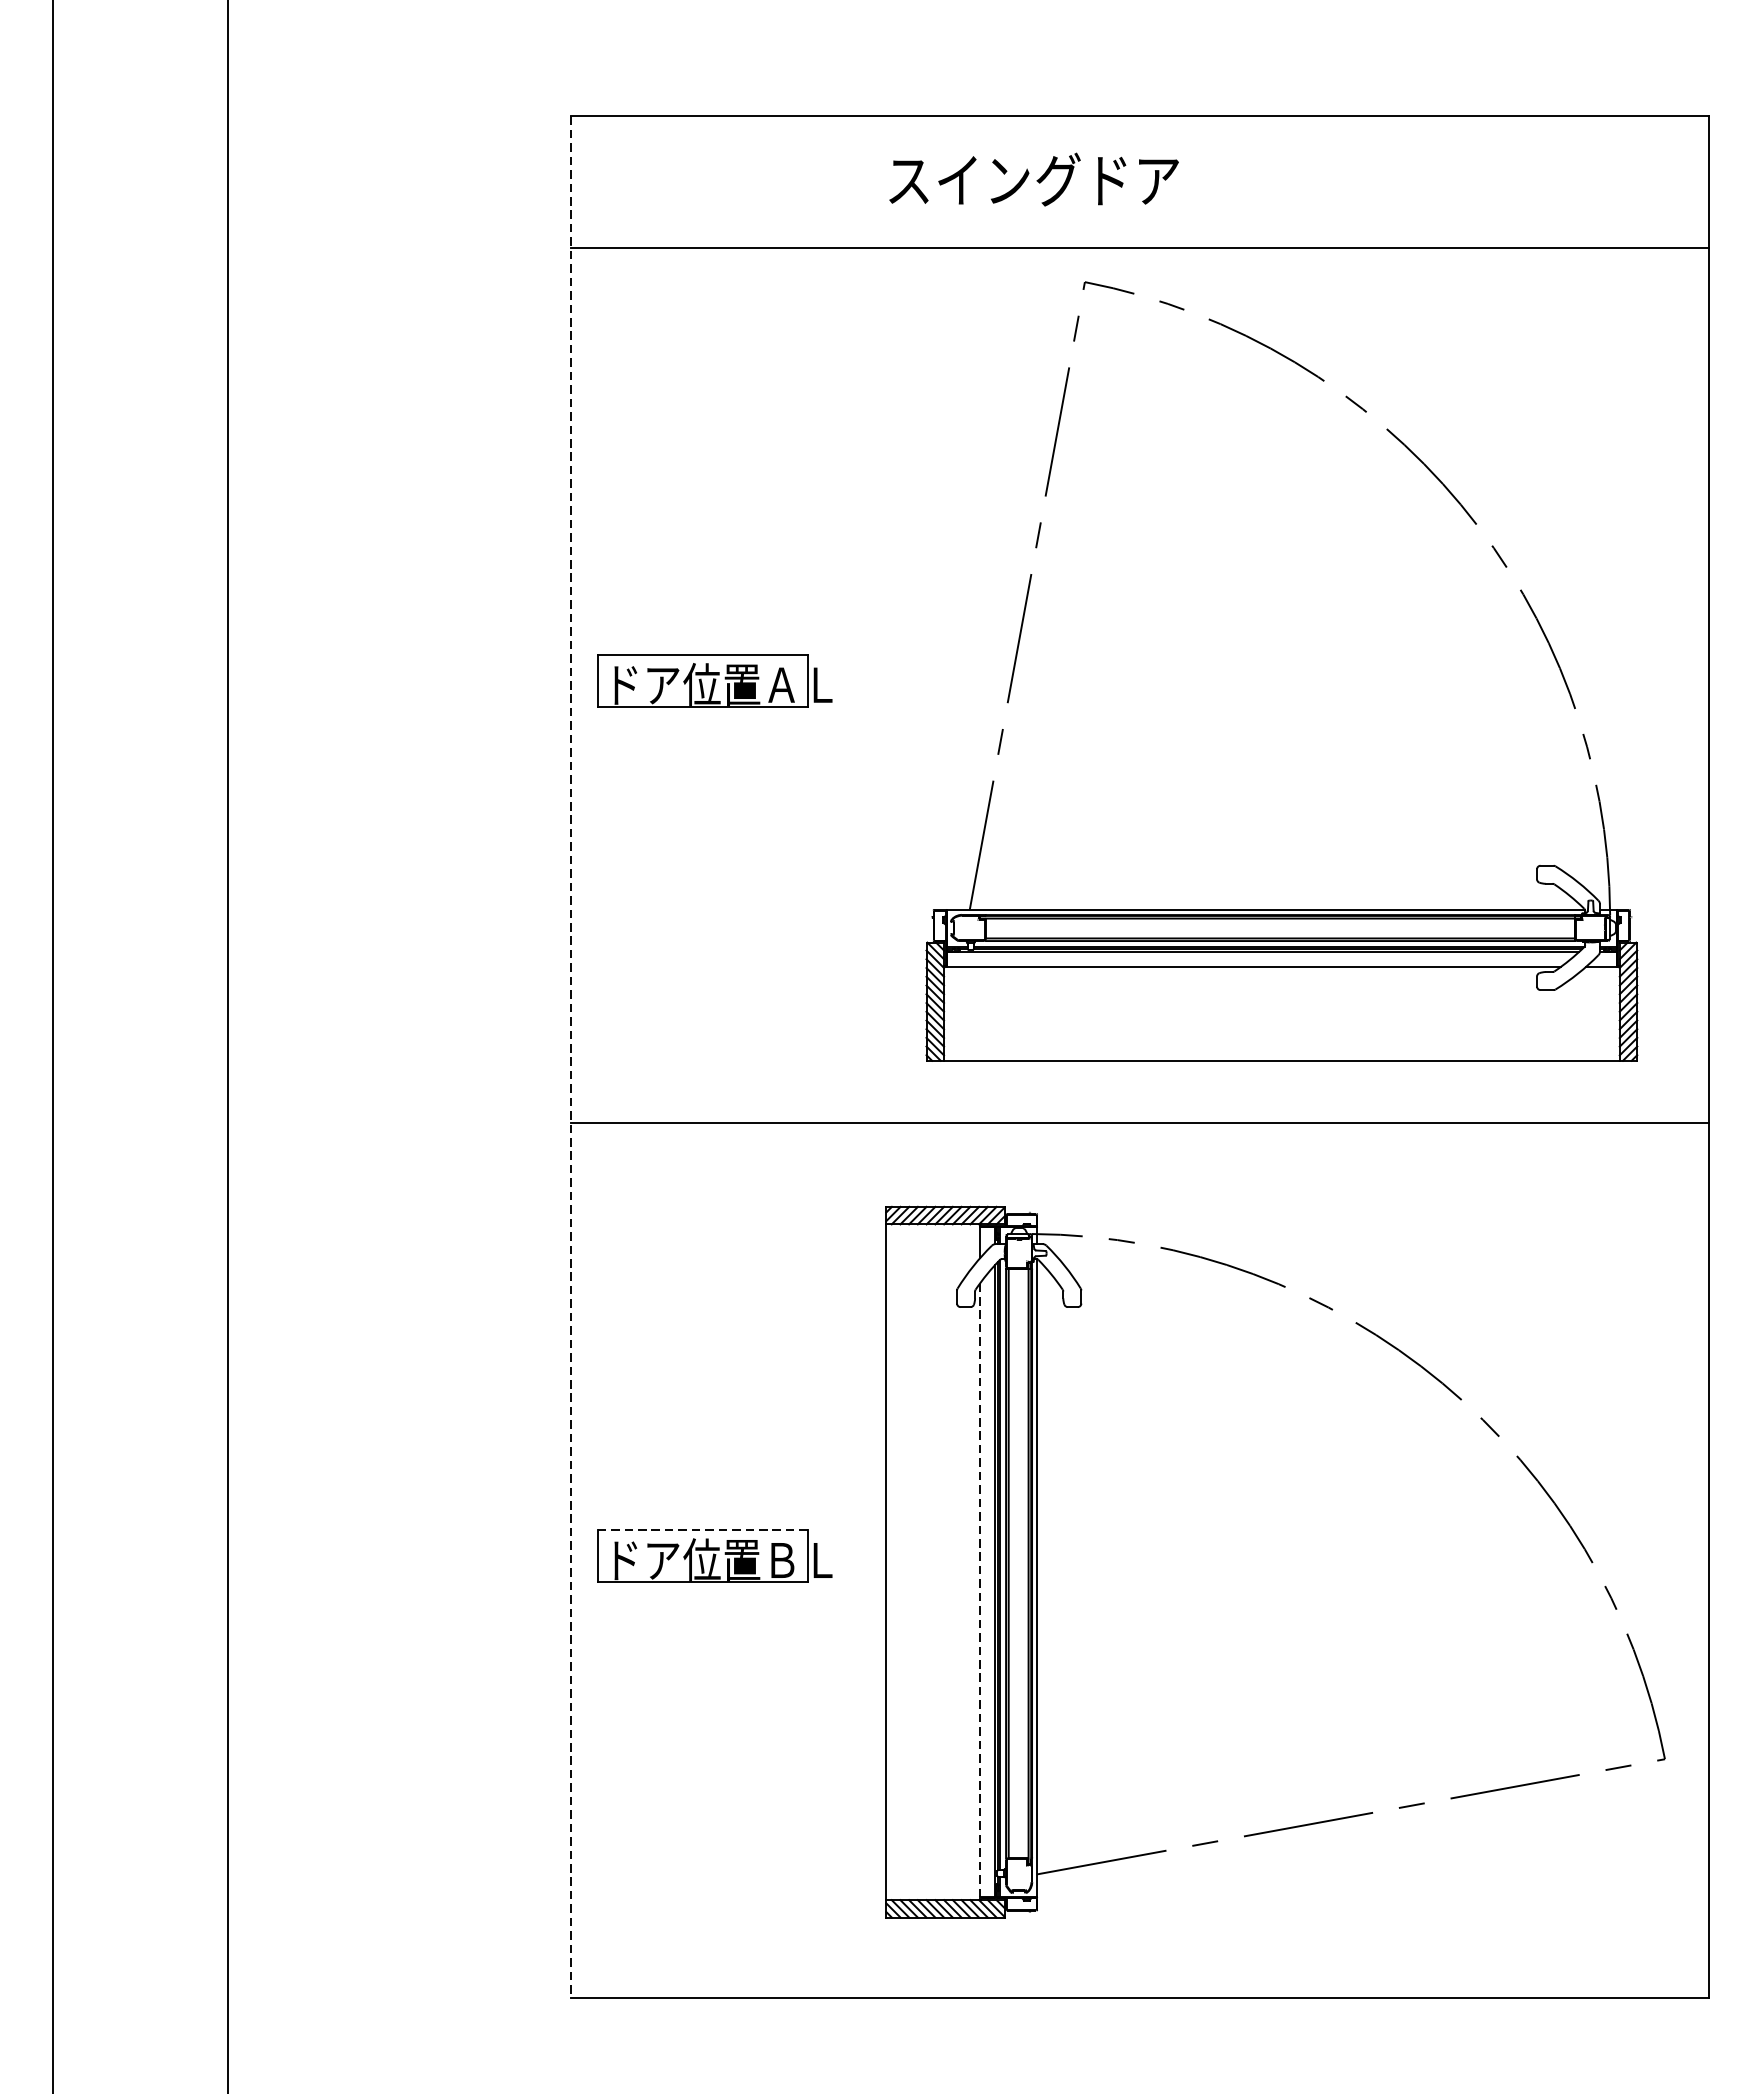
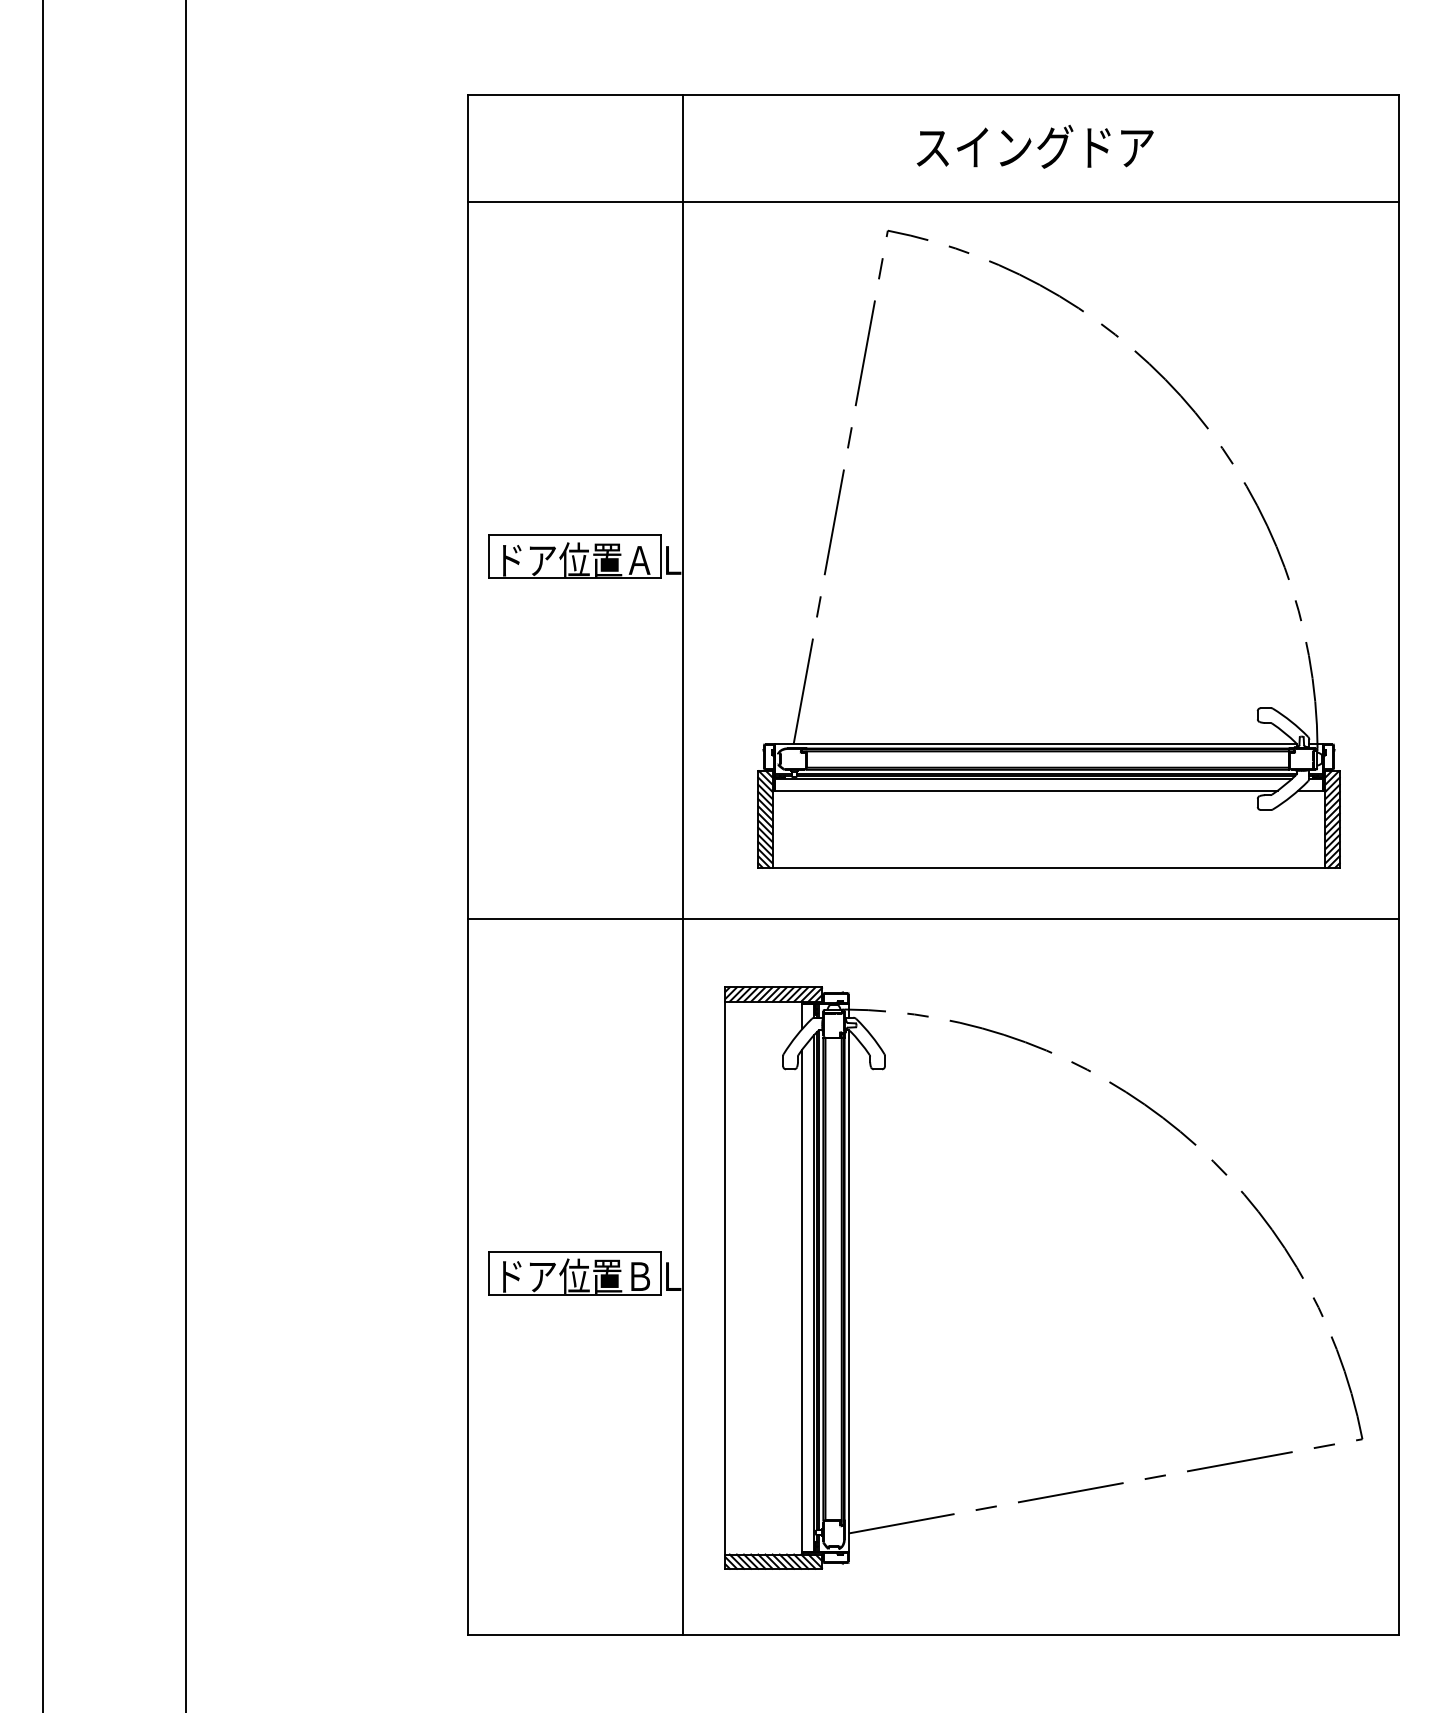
text: (1033, 179) -> (1034, 146), moved
line: (571, 1056) -> (467, 864), dashed -> solid
line: (833, 1056) -> (682, 864), added
line: (703, 1529) -> (575, 1251), dashed -> solid
line: (980, 1589) -> (802, 1300), dashed -> solid

